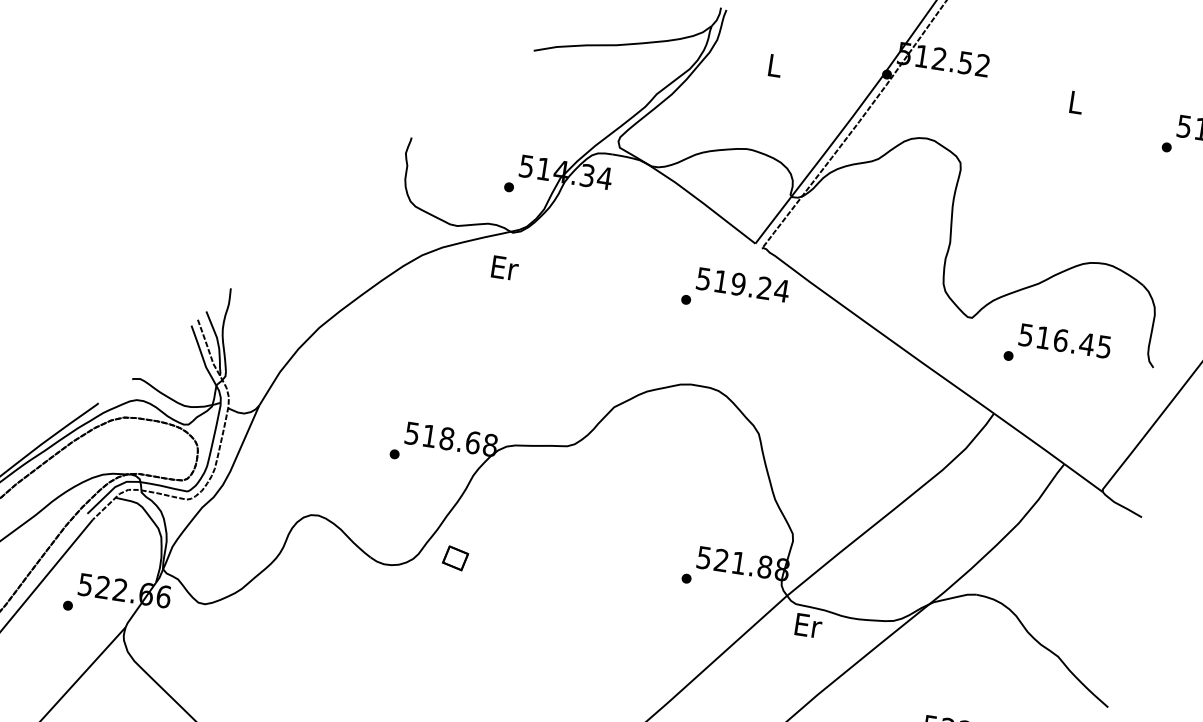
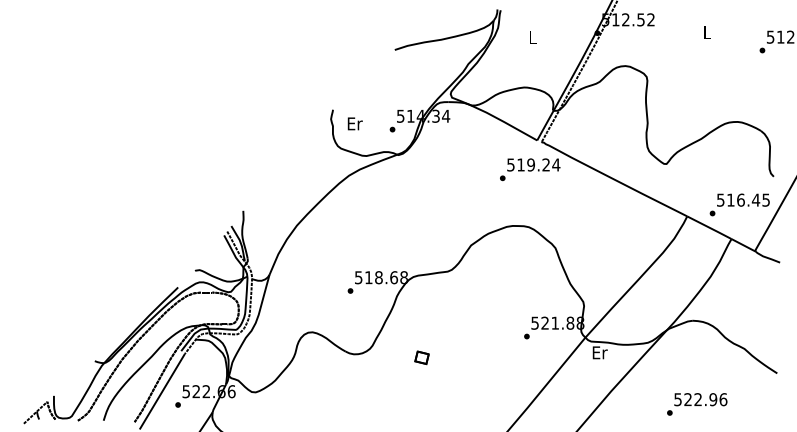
text: (503, 267) -> (354, 123), moved
text: (1057, 347) -> (739, 204), moved
part: (454, 557) -> (421, 357), moved

